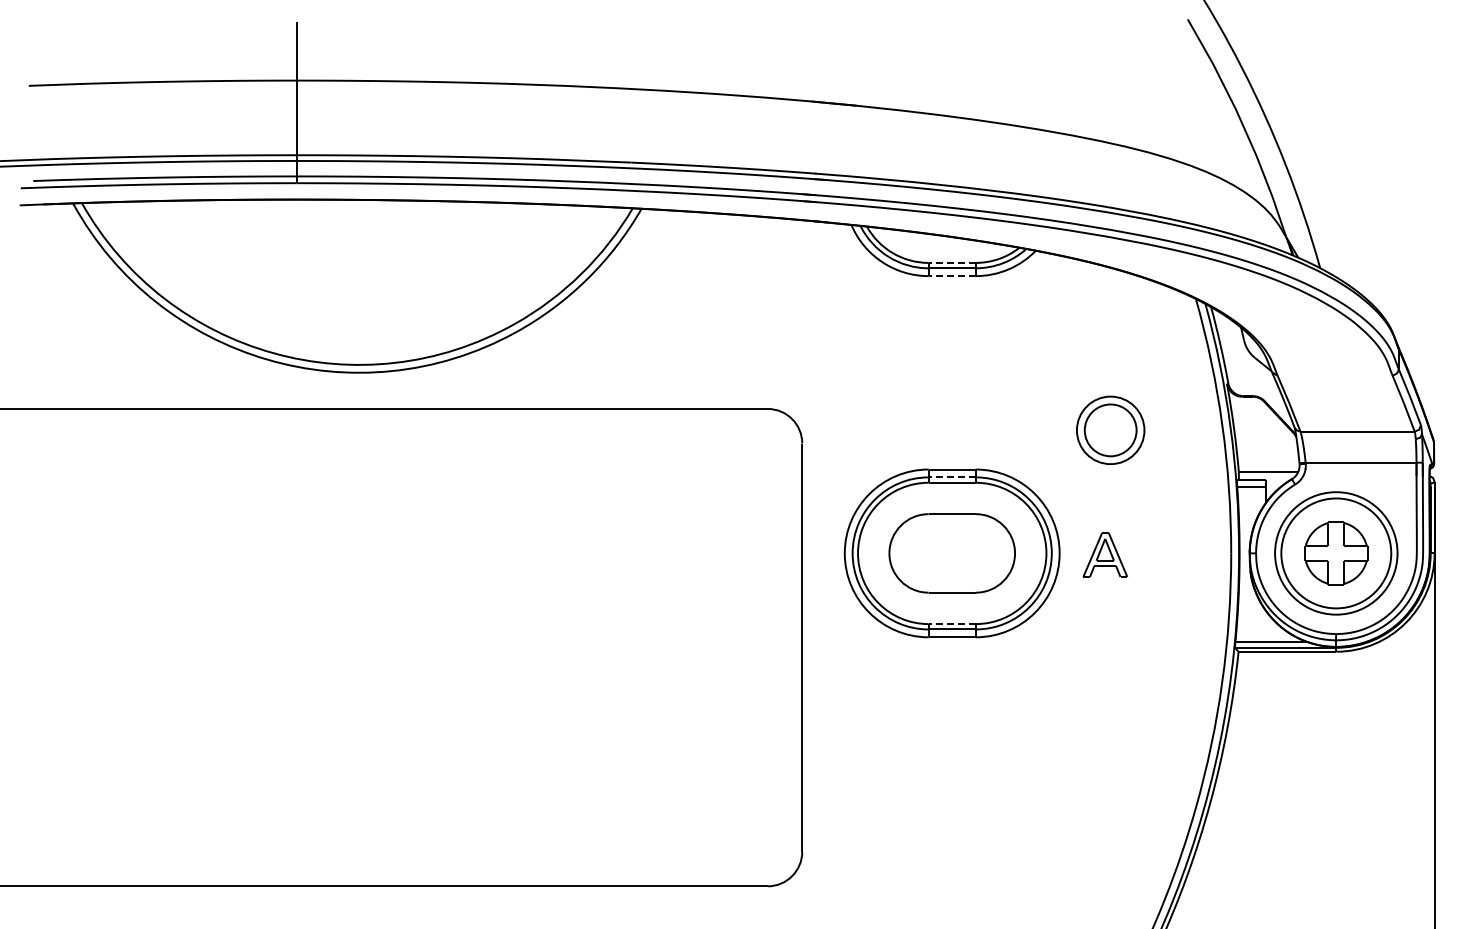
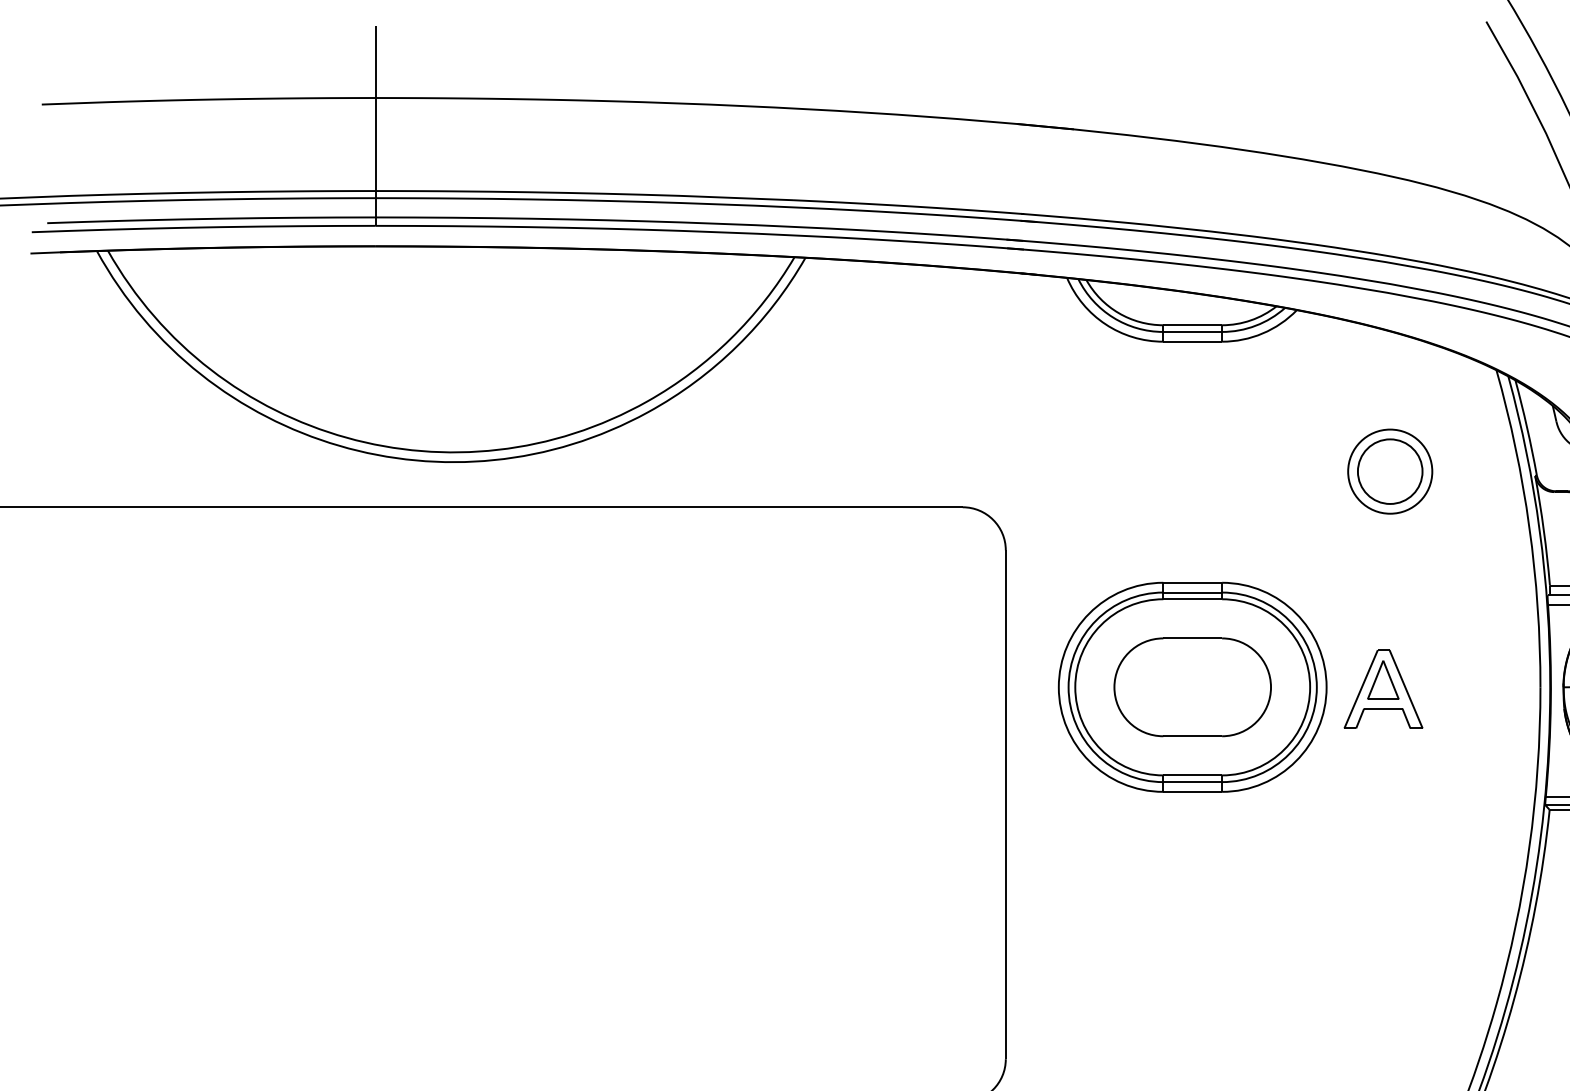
line: (952, 262) -> (1193, 324), dashed -> solid
line: (952, 276) -> (1193, 342), dashed -> solid
part: (1110, 429) -> (1389, 470), moved
line: (952, 477) -> (1193, 592), dashed -> solid
part: (1105, 554) -> (1383, 688), size x1.43
line: (952, 624) -> (1193, 775), dashed -> solid

